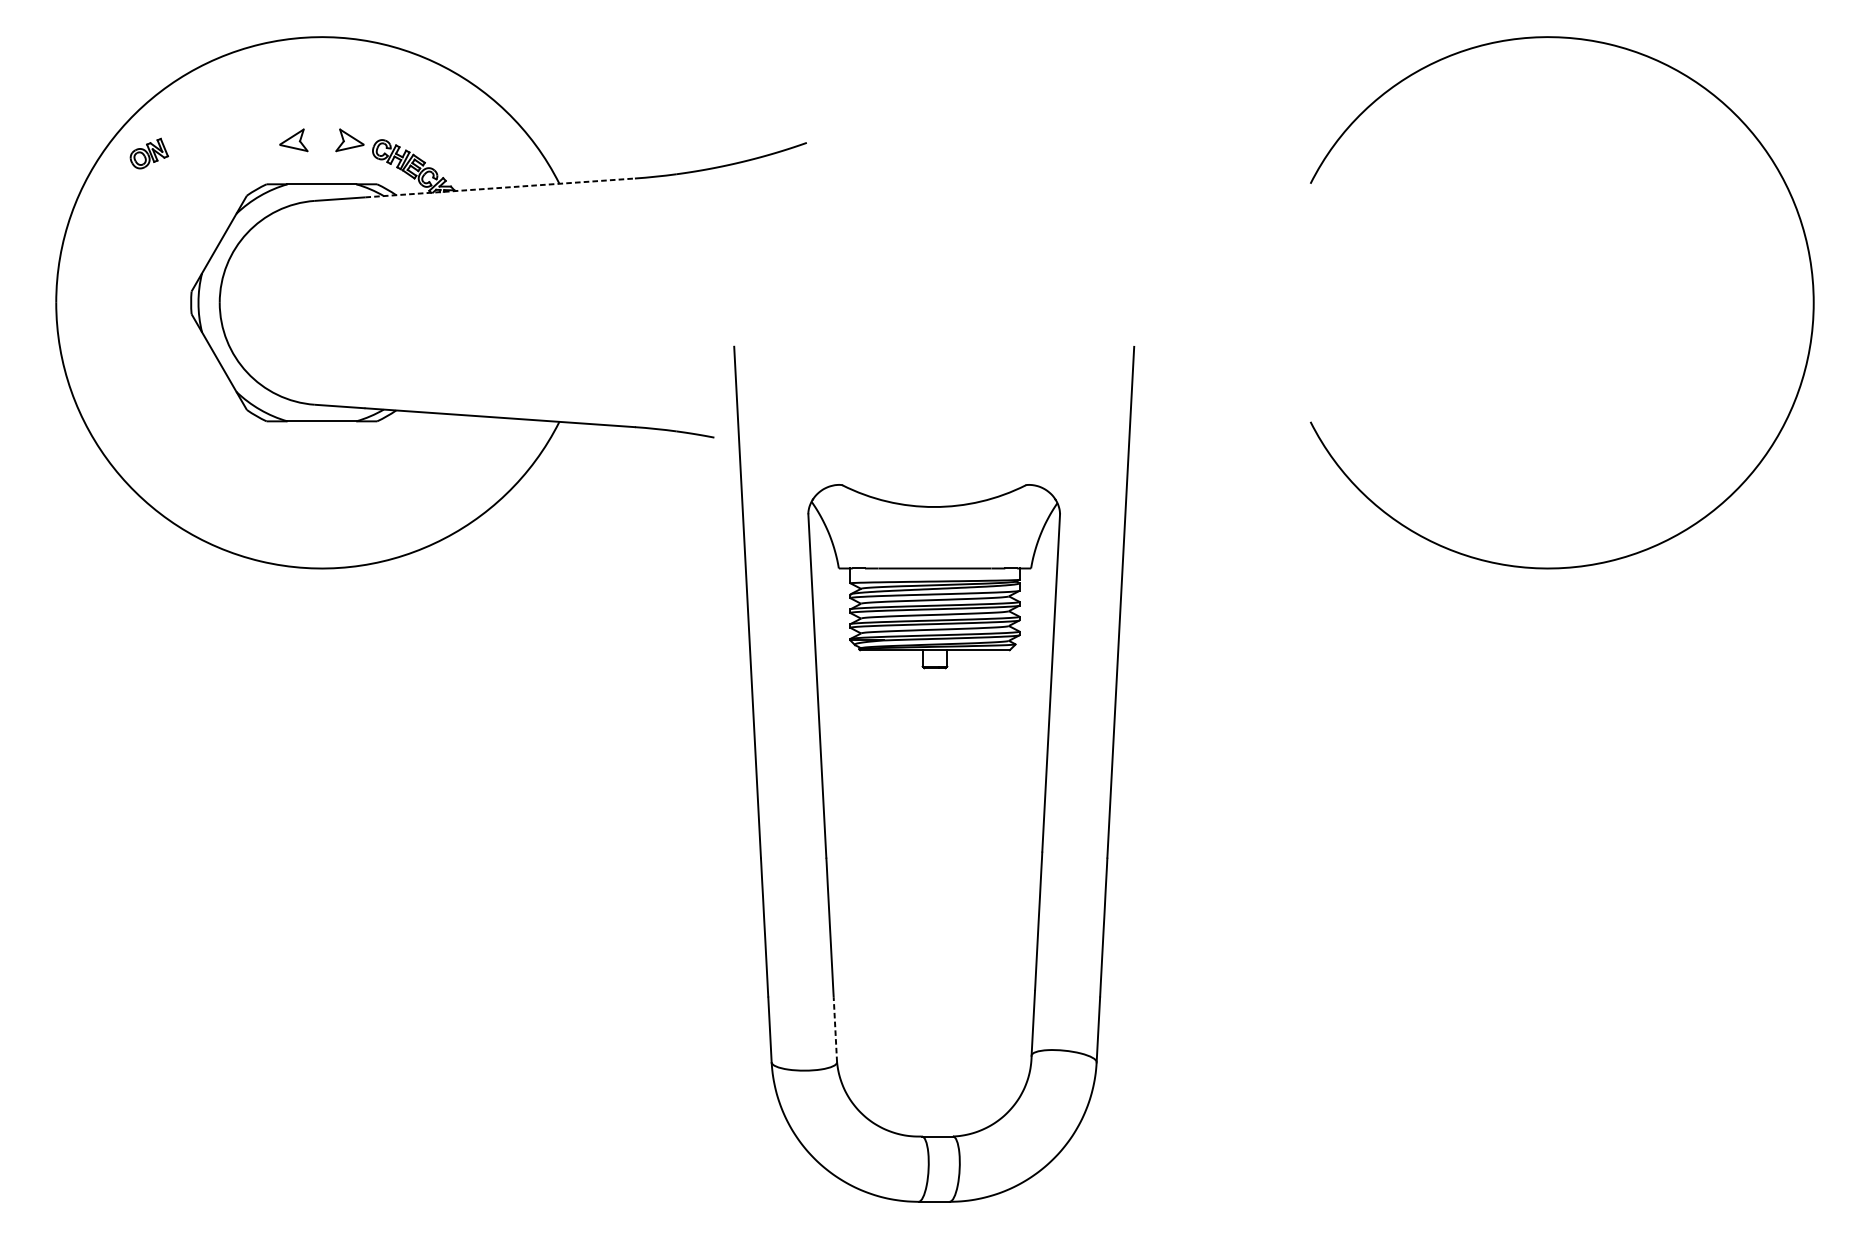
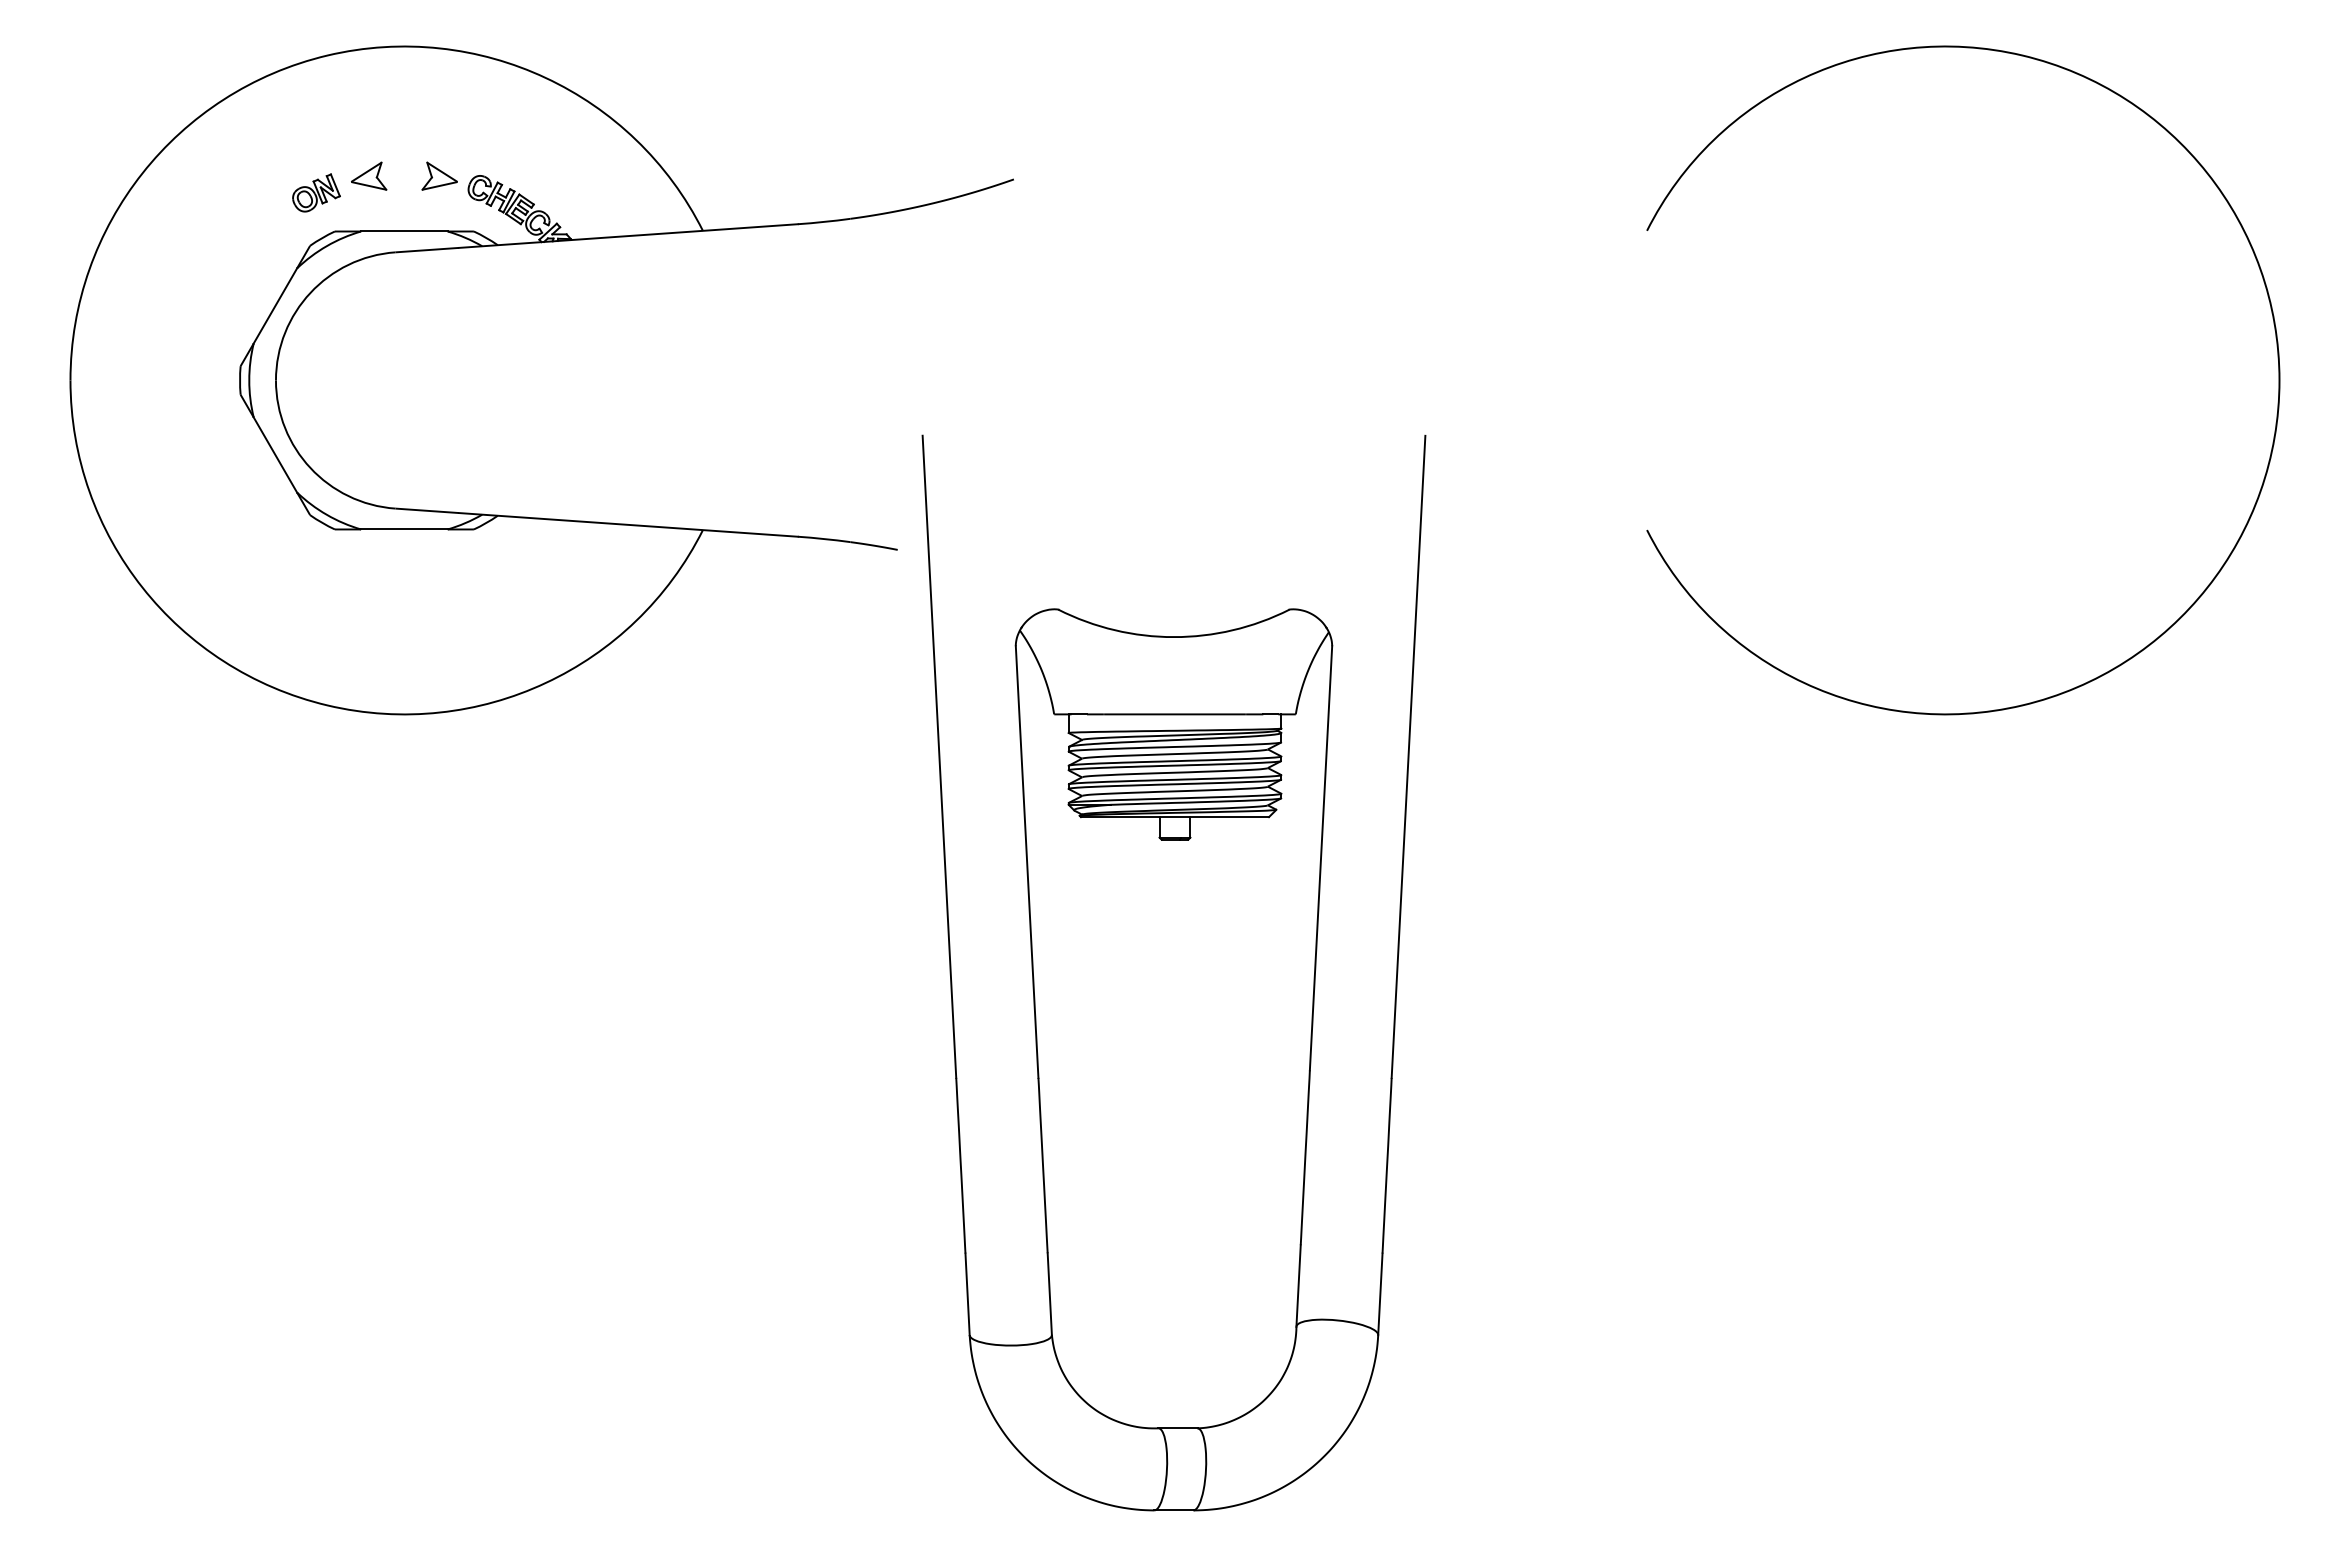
part: (149, 153) -> (316, 192), moved
line: (500, 188) -> (628, 236), dashed -> solid
line: (835, 1030) -> (1049, 1294), dashed -> solid

